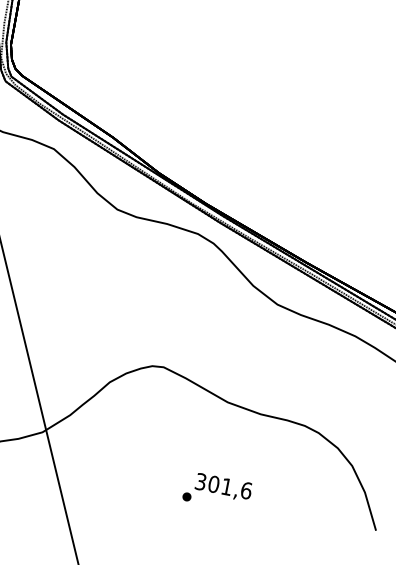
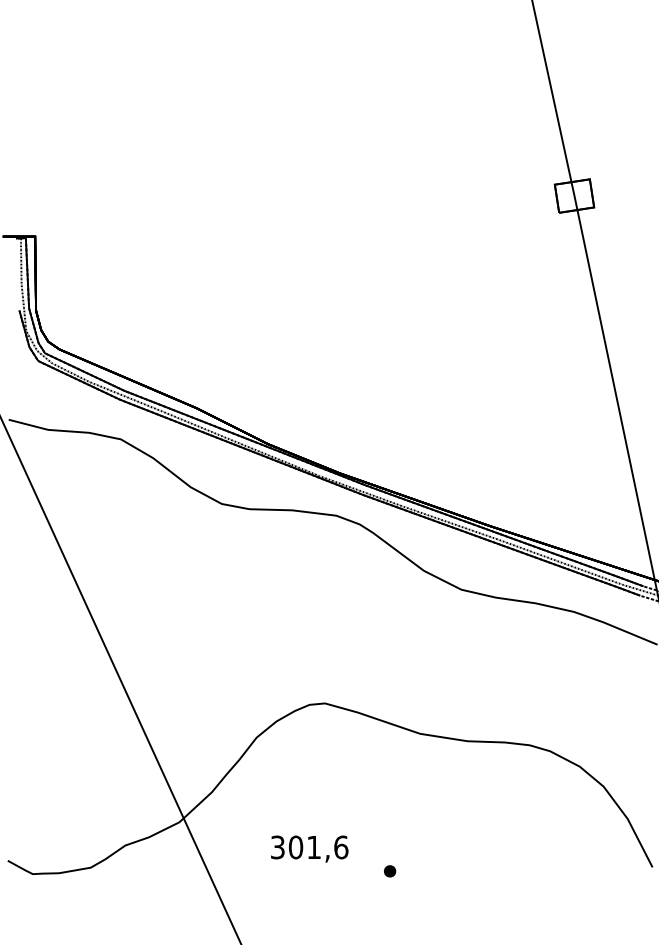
text: (223, 487) -> (309, 848), moved

